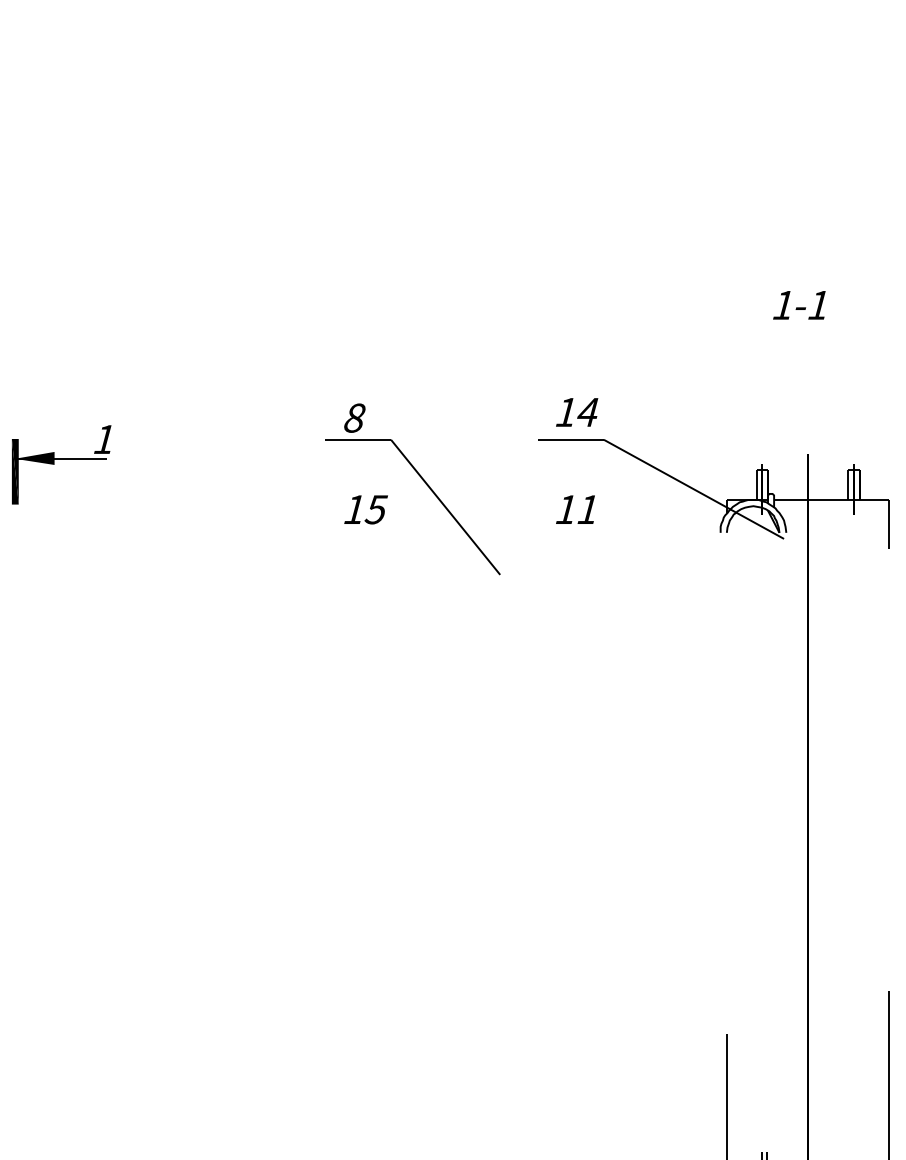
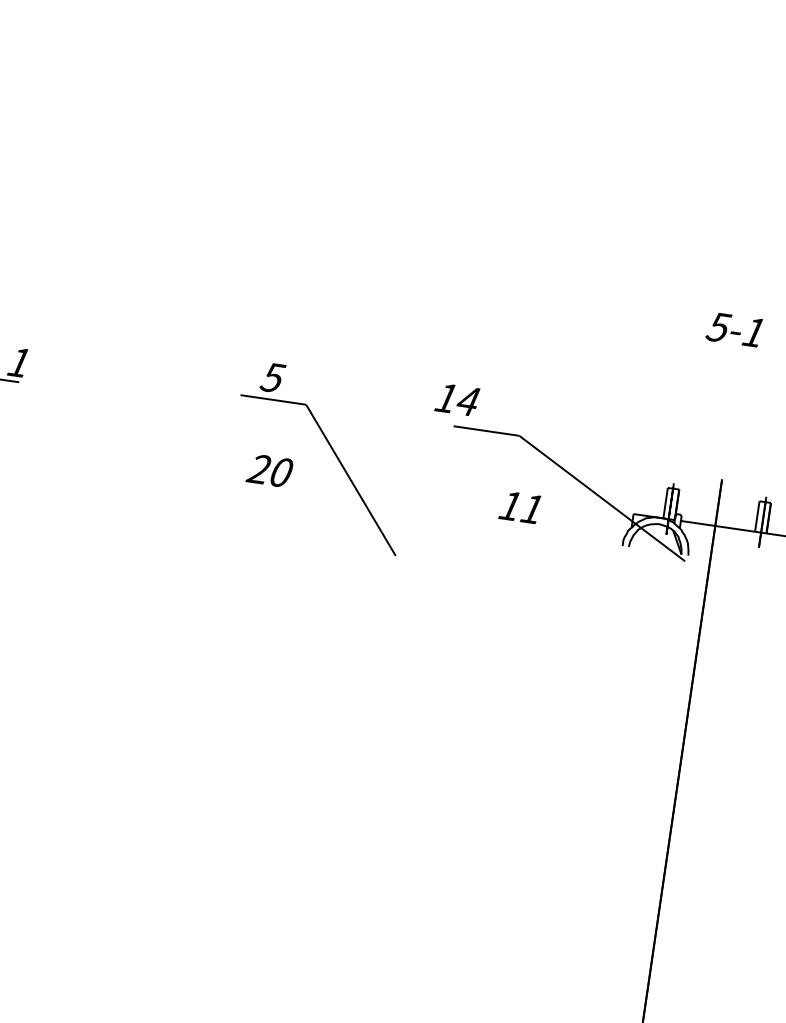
text: (783, 305) -> (718, 327), 1-1 -> 5-1
text: (577, 412) -> (457, 399), moved
text: (354, 417) -> (272, 377), 8 -> 5
text: (364, 509) -> (269, 470), 15 -> 20
text: (575, 509) -> (519, 507), moved

